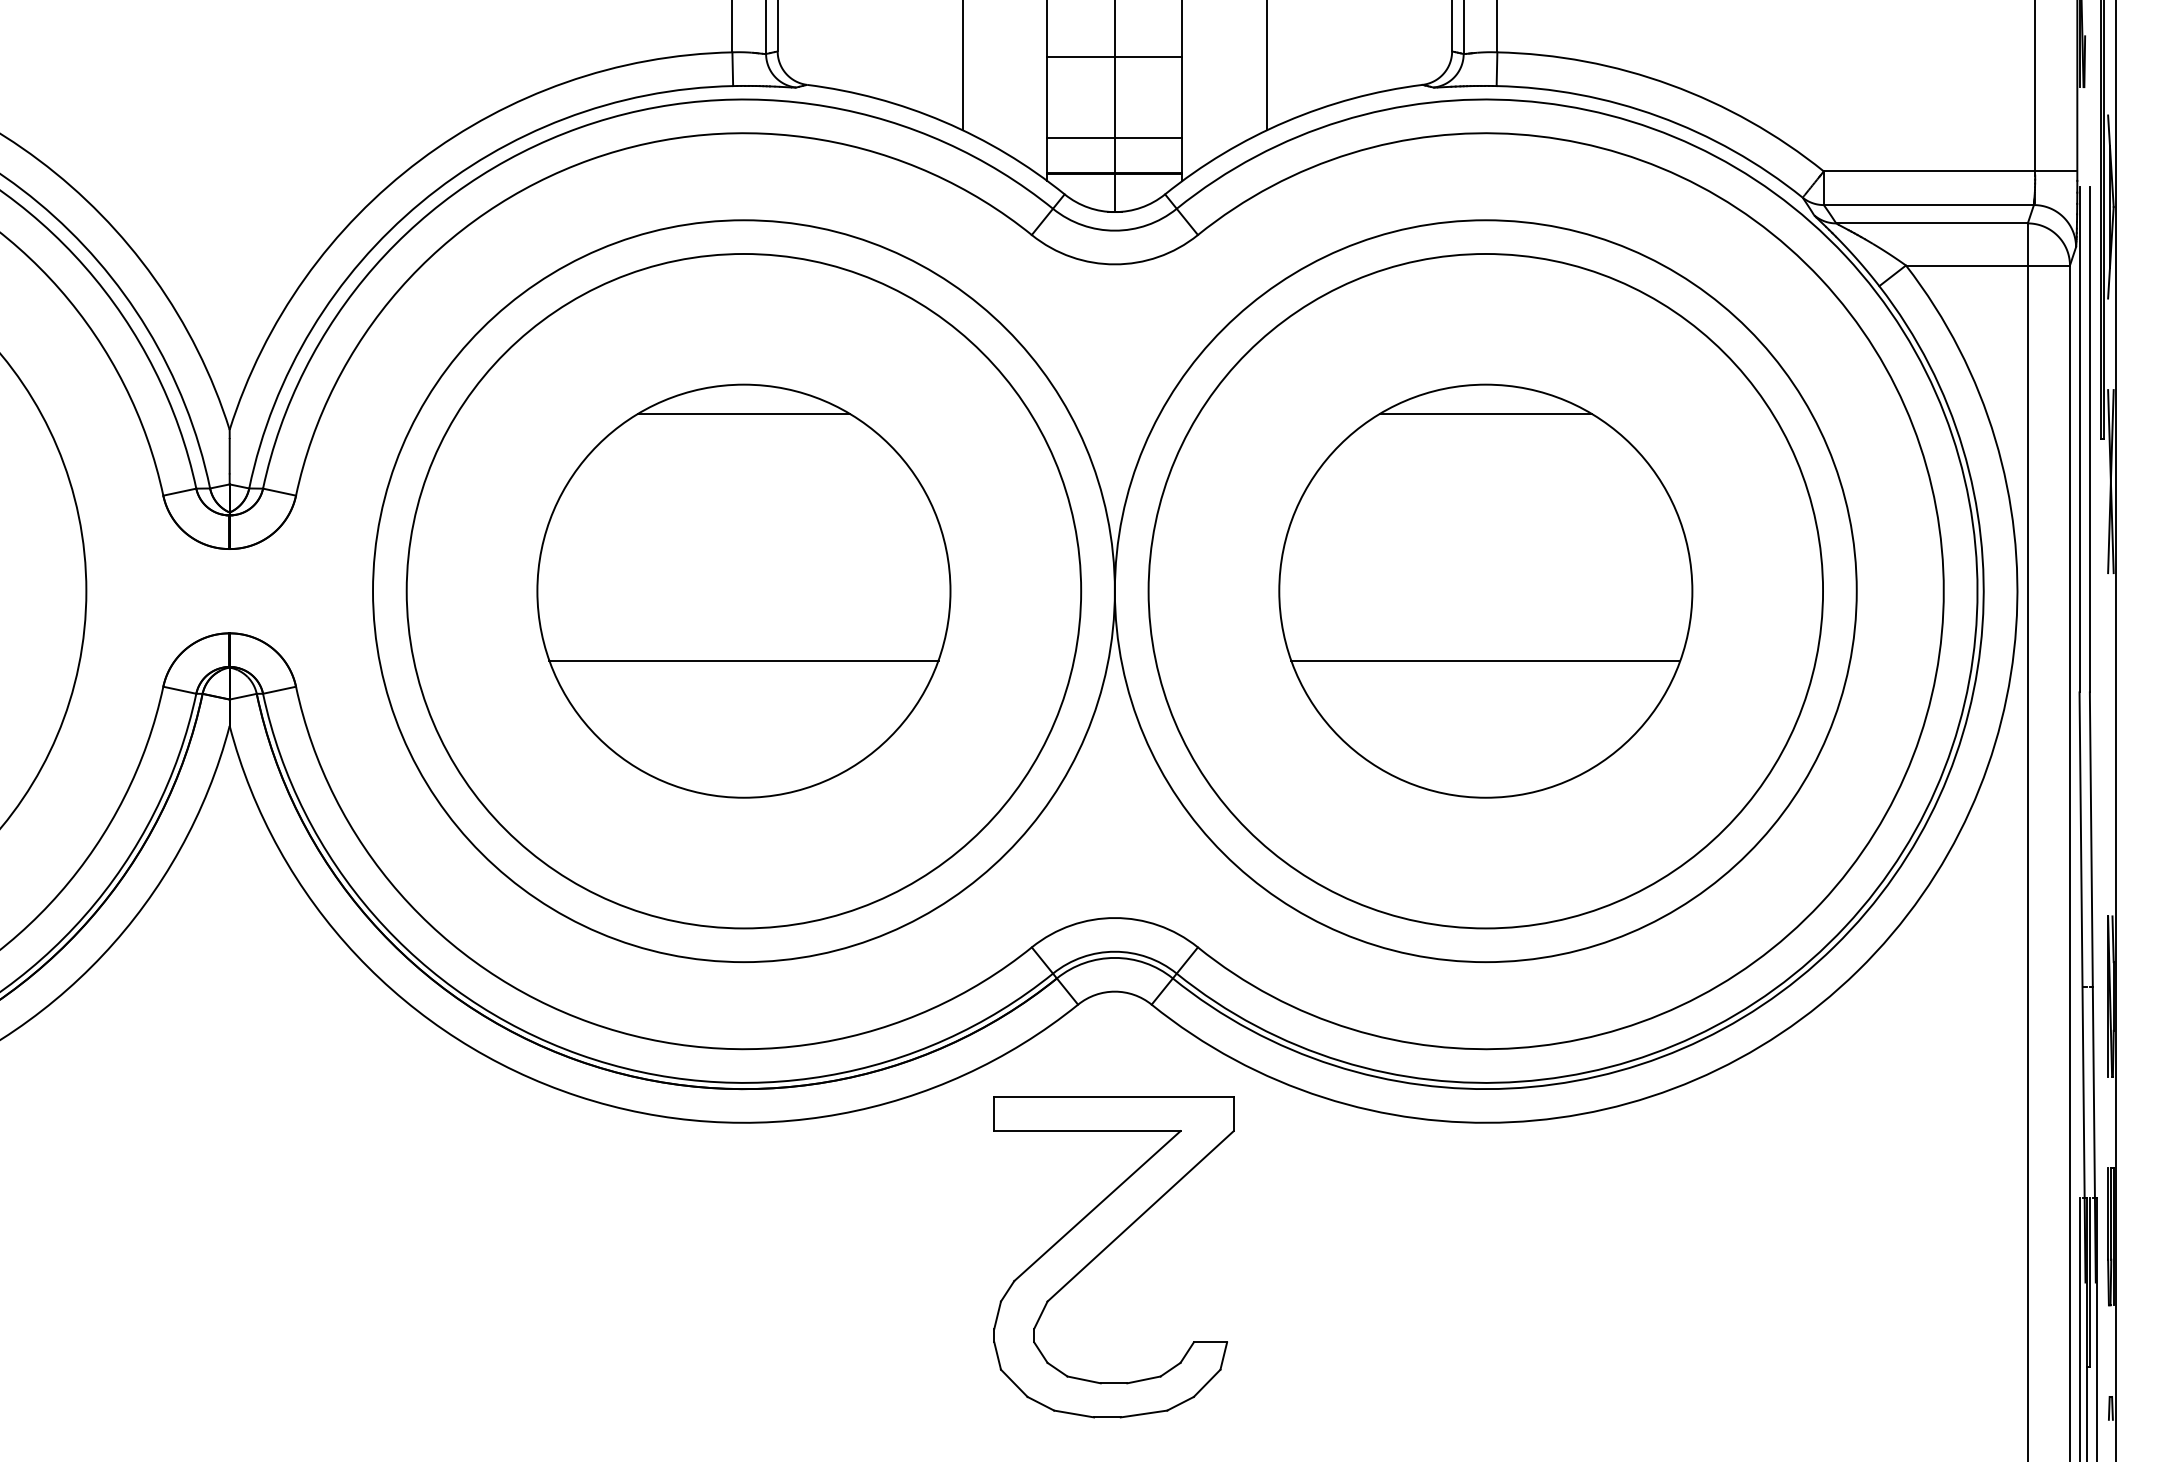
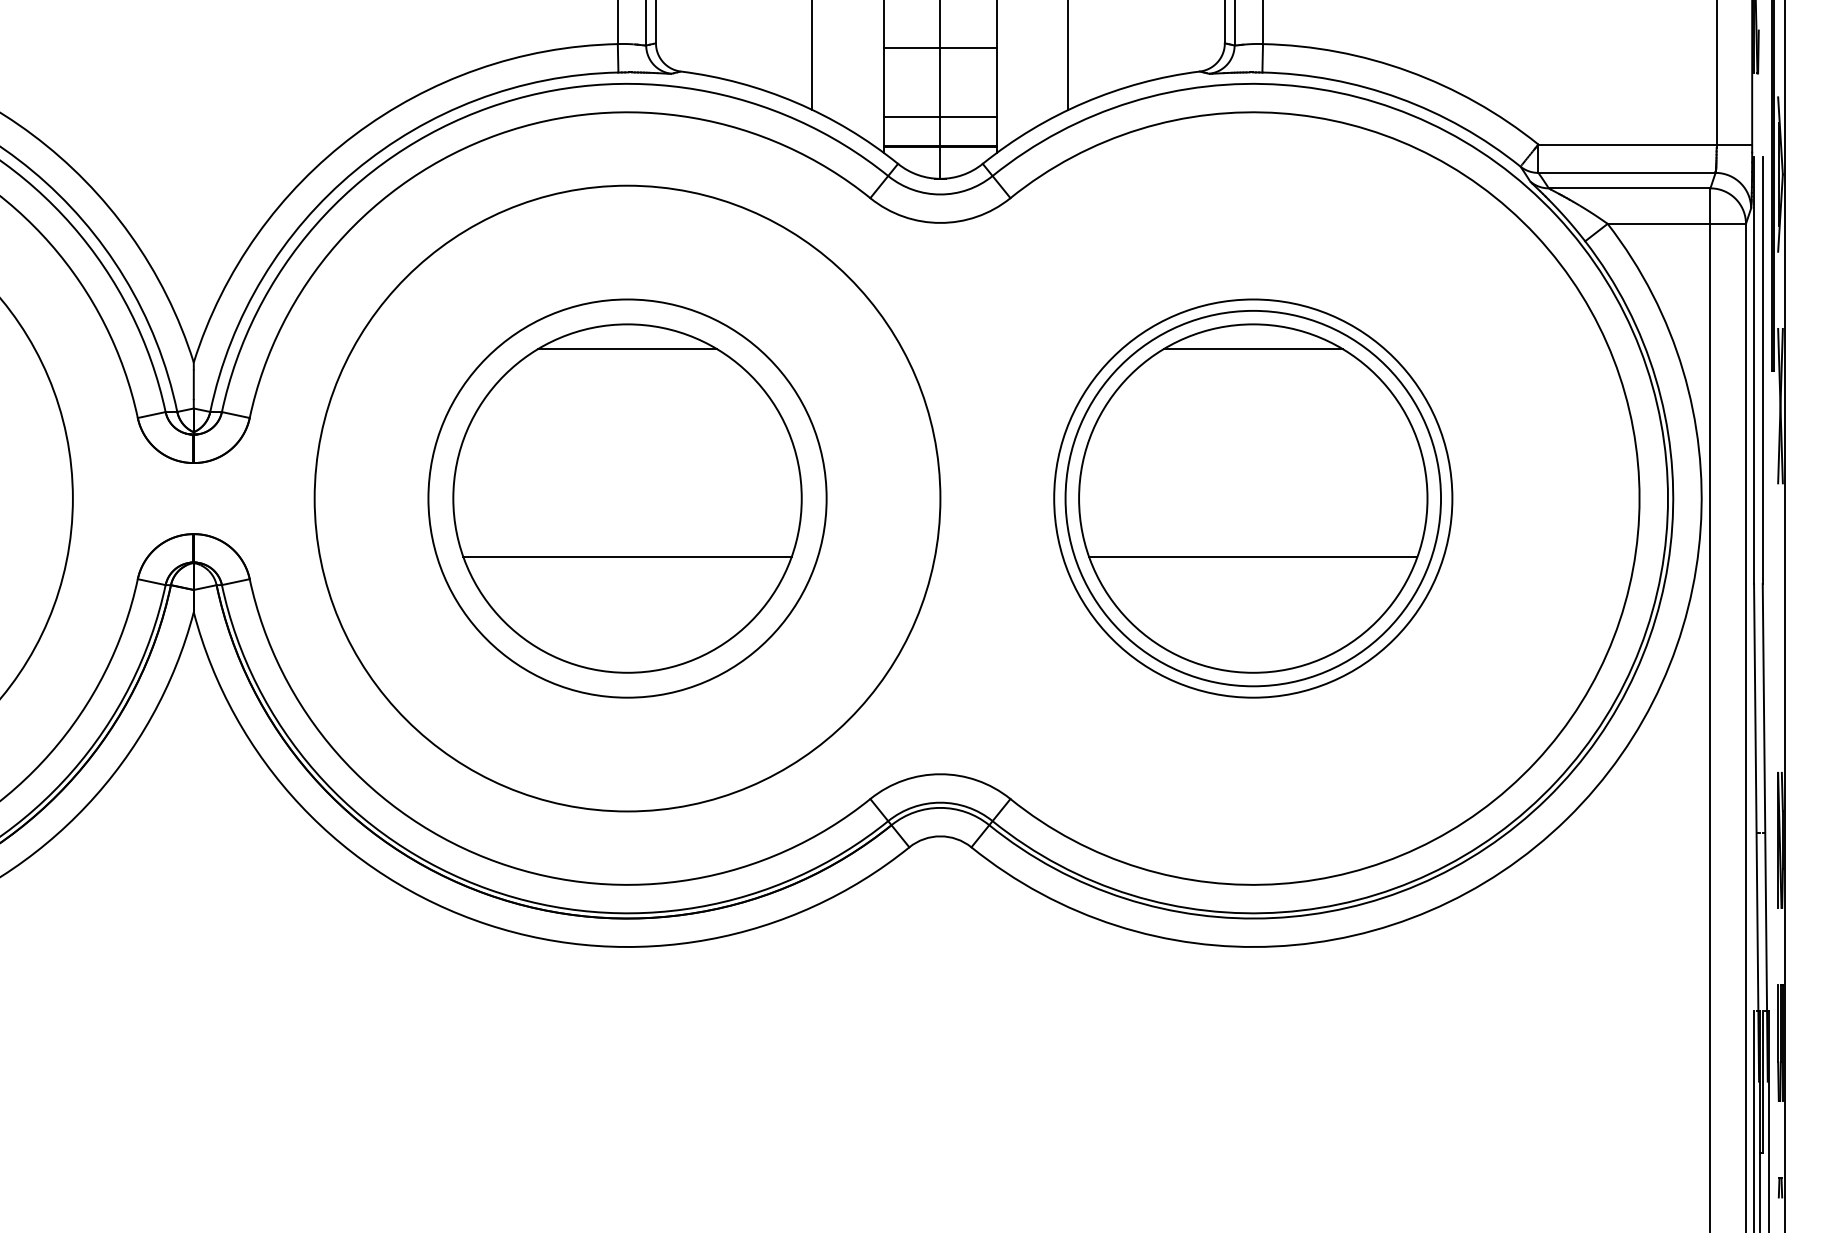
circle: (743, 591) -> (627, 498), size x0.7
circle: (1484, 591) -> (1252, 498), size x0.7
circle: (1486, 591) -> (1253, 498), size x0.6
part: (1106, 1249) -> (933, 1053), removed

